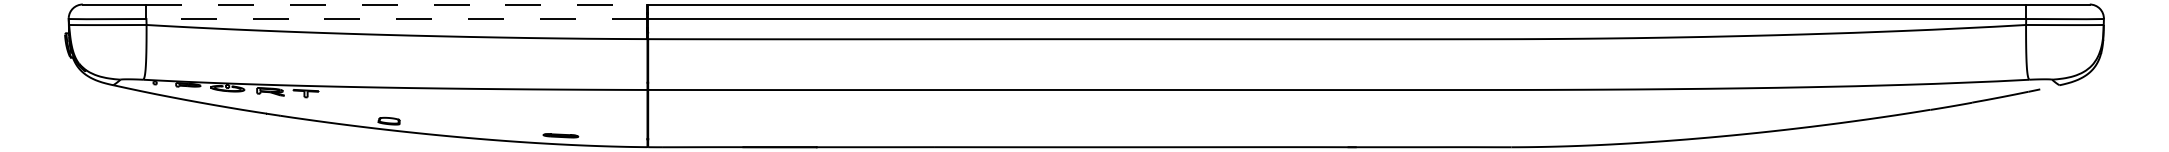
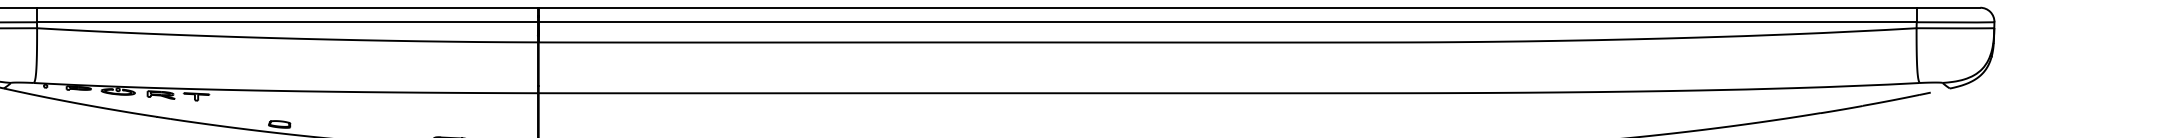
line: (396, 4) -> (287, 7), dashed -> solid
line: (396, 19) -> (287, 22), dashed -> solid

